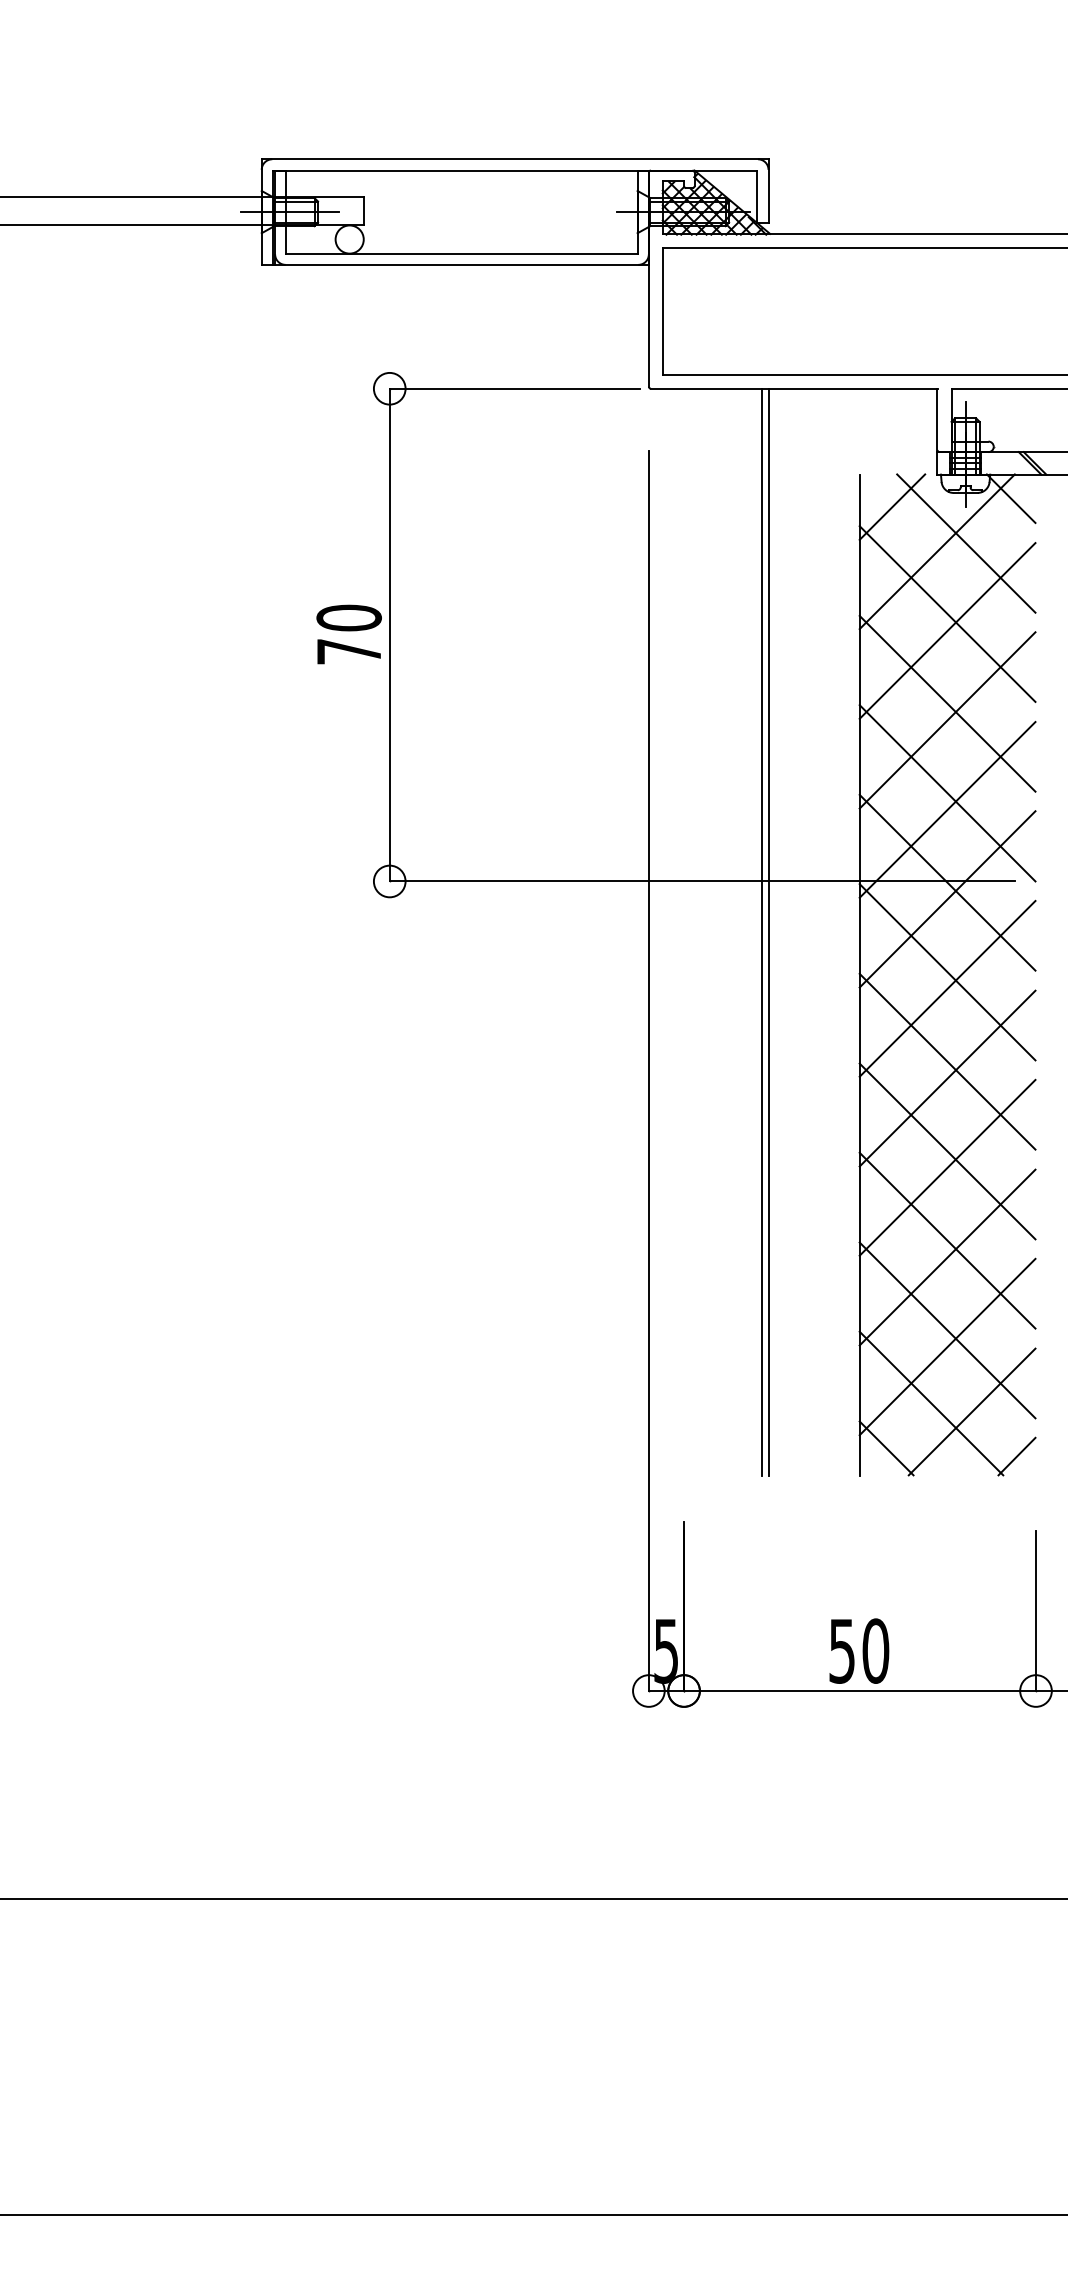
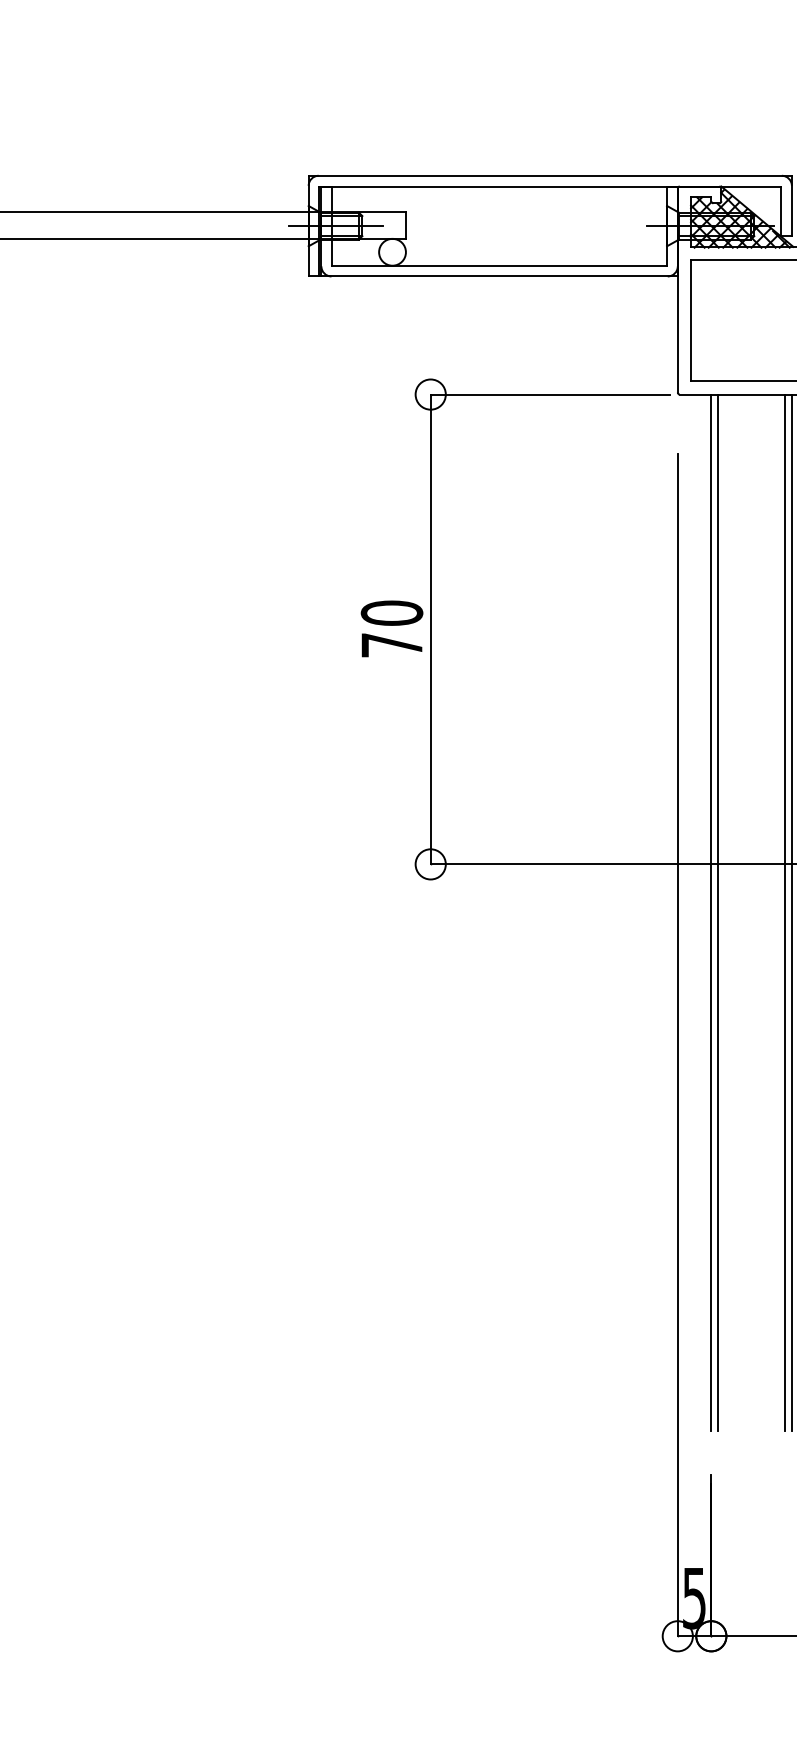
line: (684, 931) -> (711, 912), added
line: (691, 931) -> (718, 912), added

